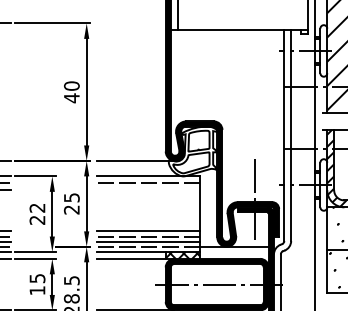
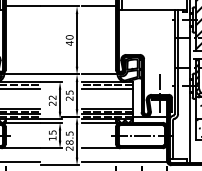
line: (132, 23) -> (99, 6), added
line: (148, 189) -> (107, 88), added

